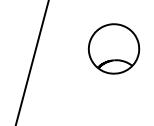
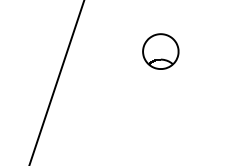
part: (113, 48) -> (160, 51), size x0.6

